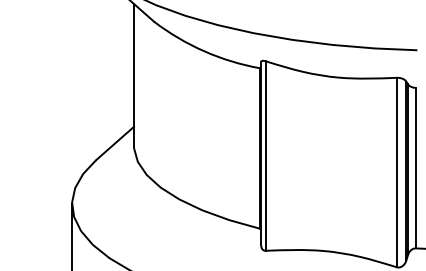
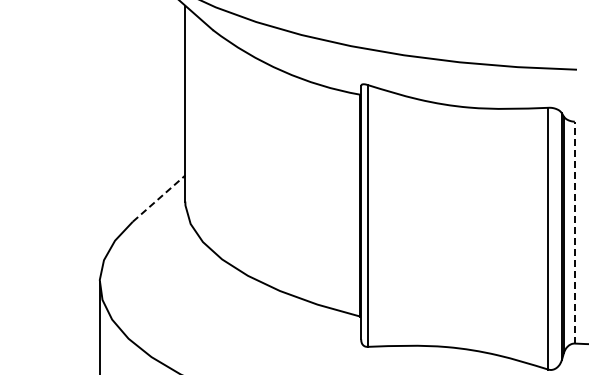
line: (115, 143) -> (159, 198), solid -> dashed
line: (415, 168) -> (574, 232), solid -> dashed

